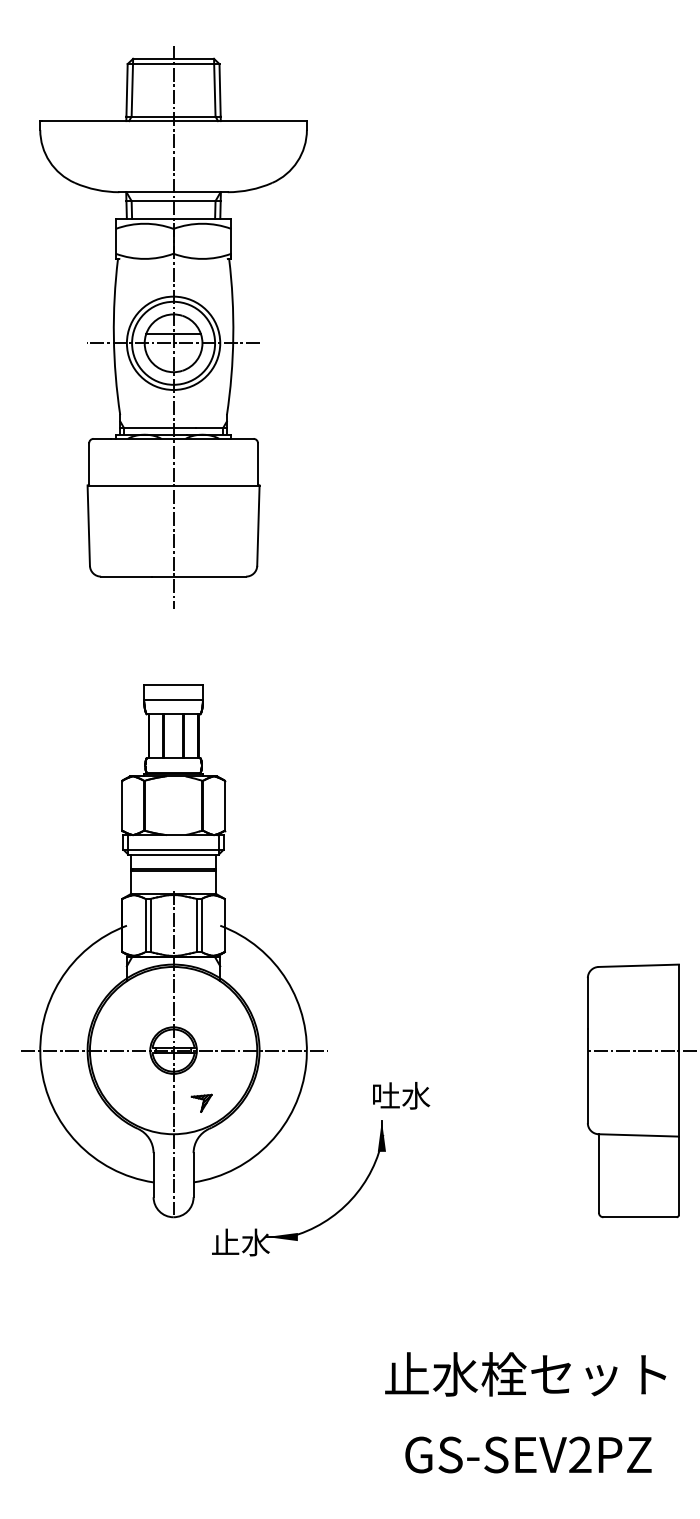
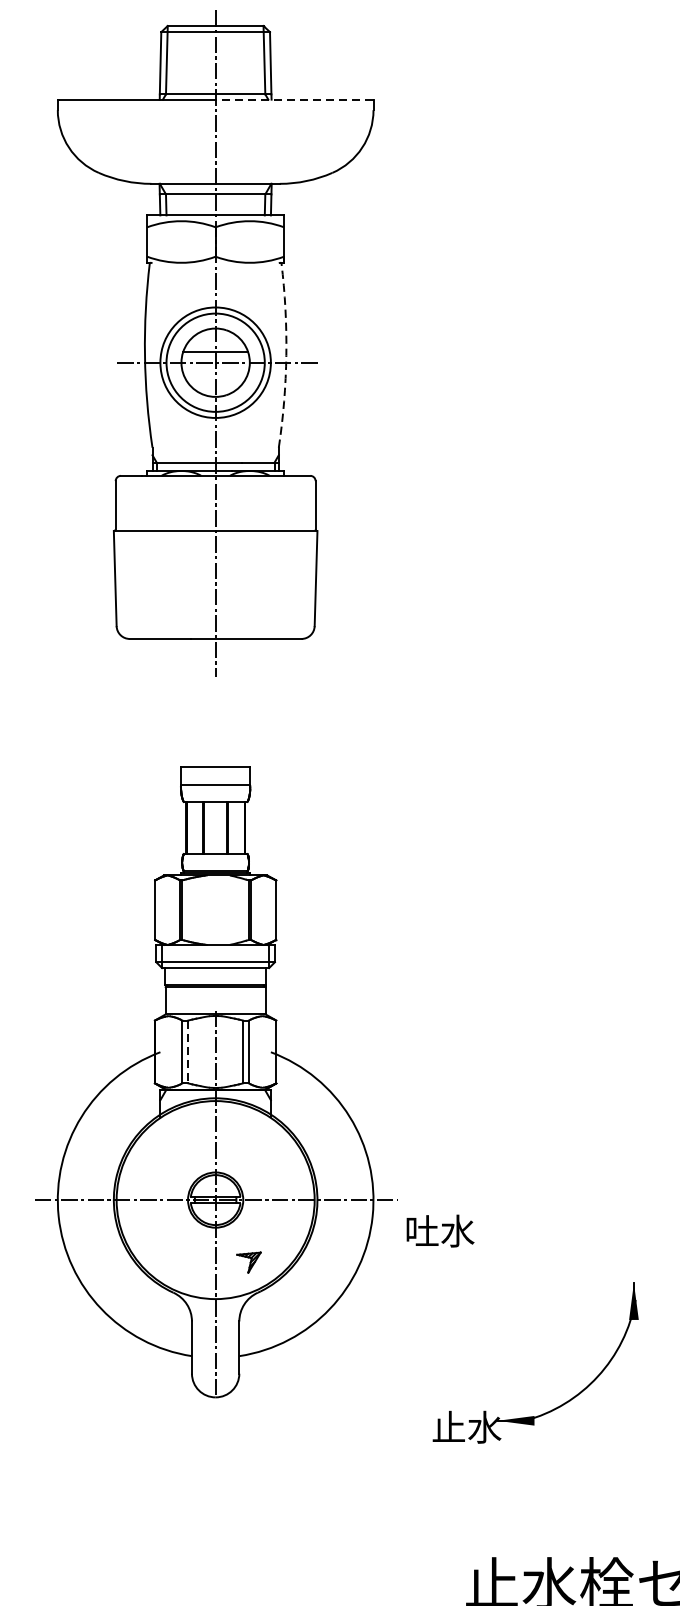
line: (240, 121) -> (294, 100), solid -> dashed
arc: (233, 337) -> (286, 355), solid -> dashed
line: (150, 925) -> (188, 1051), solid -> dashed
text: (401, 1095) -> (440, 1230), moved
part: (319, 1223) -> (560, 1404), moved

